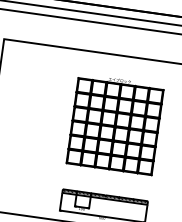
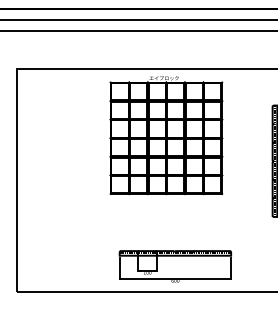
part: (115, 124) -> (166, 135), moved

